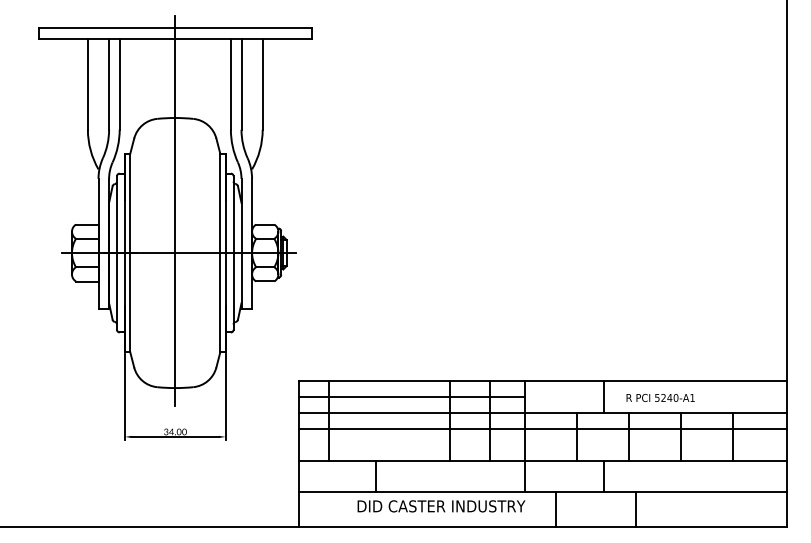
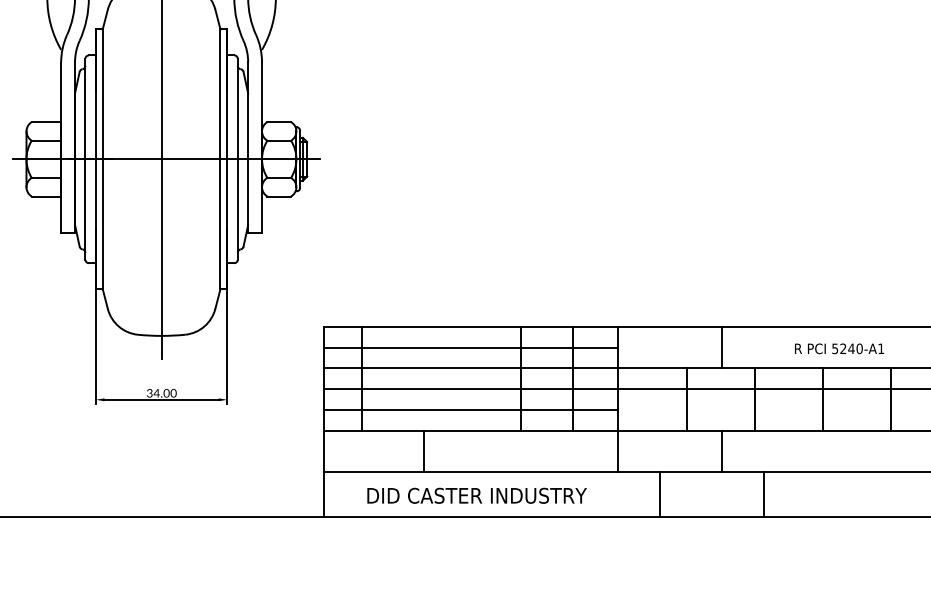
text: (660, 397) -> (839, 348), moved
line: (411, 444) -> (470, 409), added
text: (441, 506) -> (477, 496), moved

